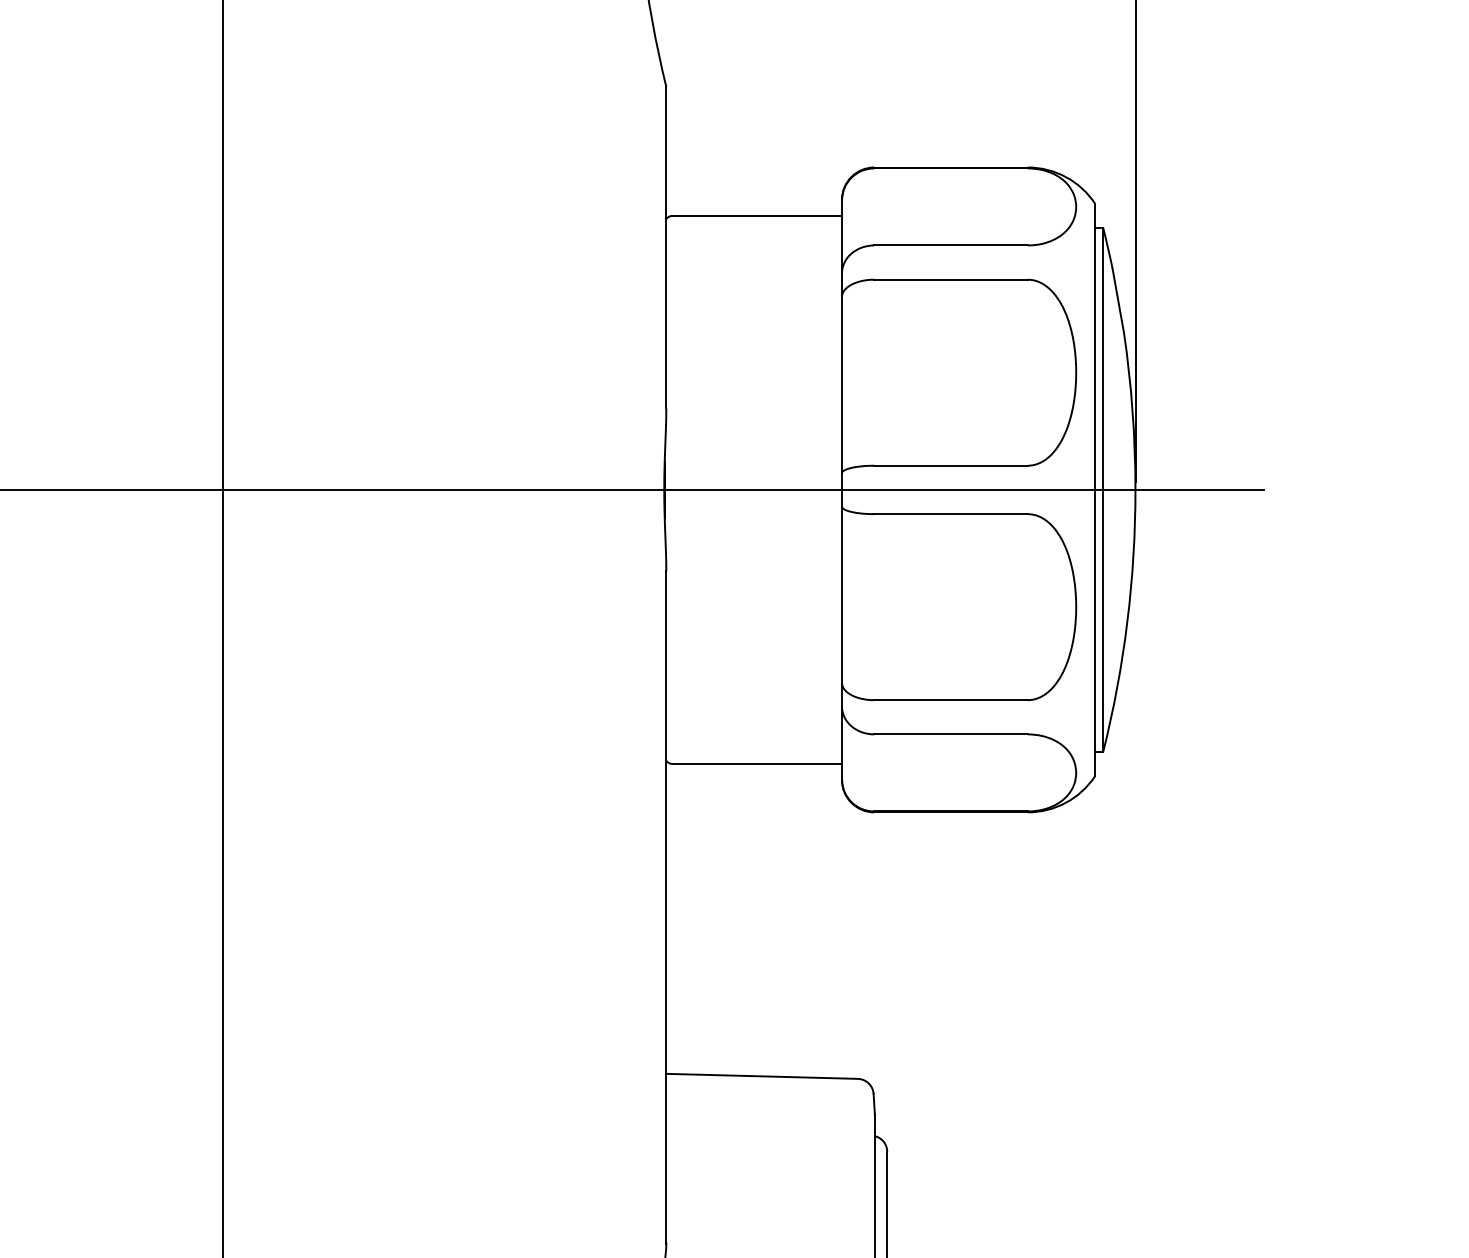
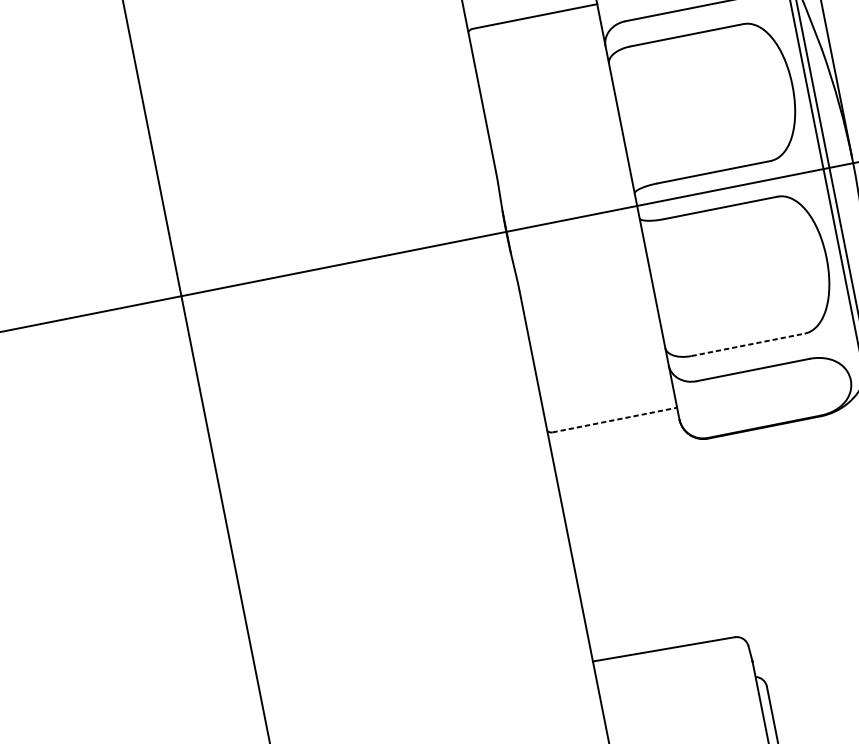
line: (951, 700) -> (748, 345), solid -> dashed
line: (757, 764) -> (614, 420), solid -> dashed

